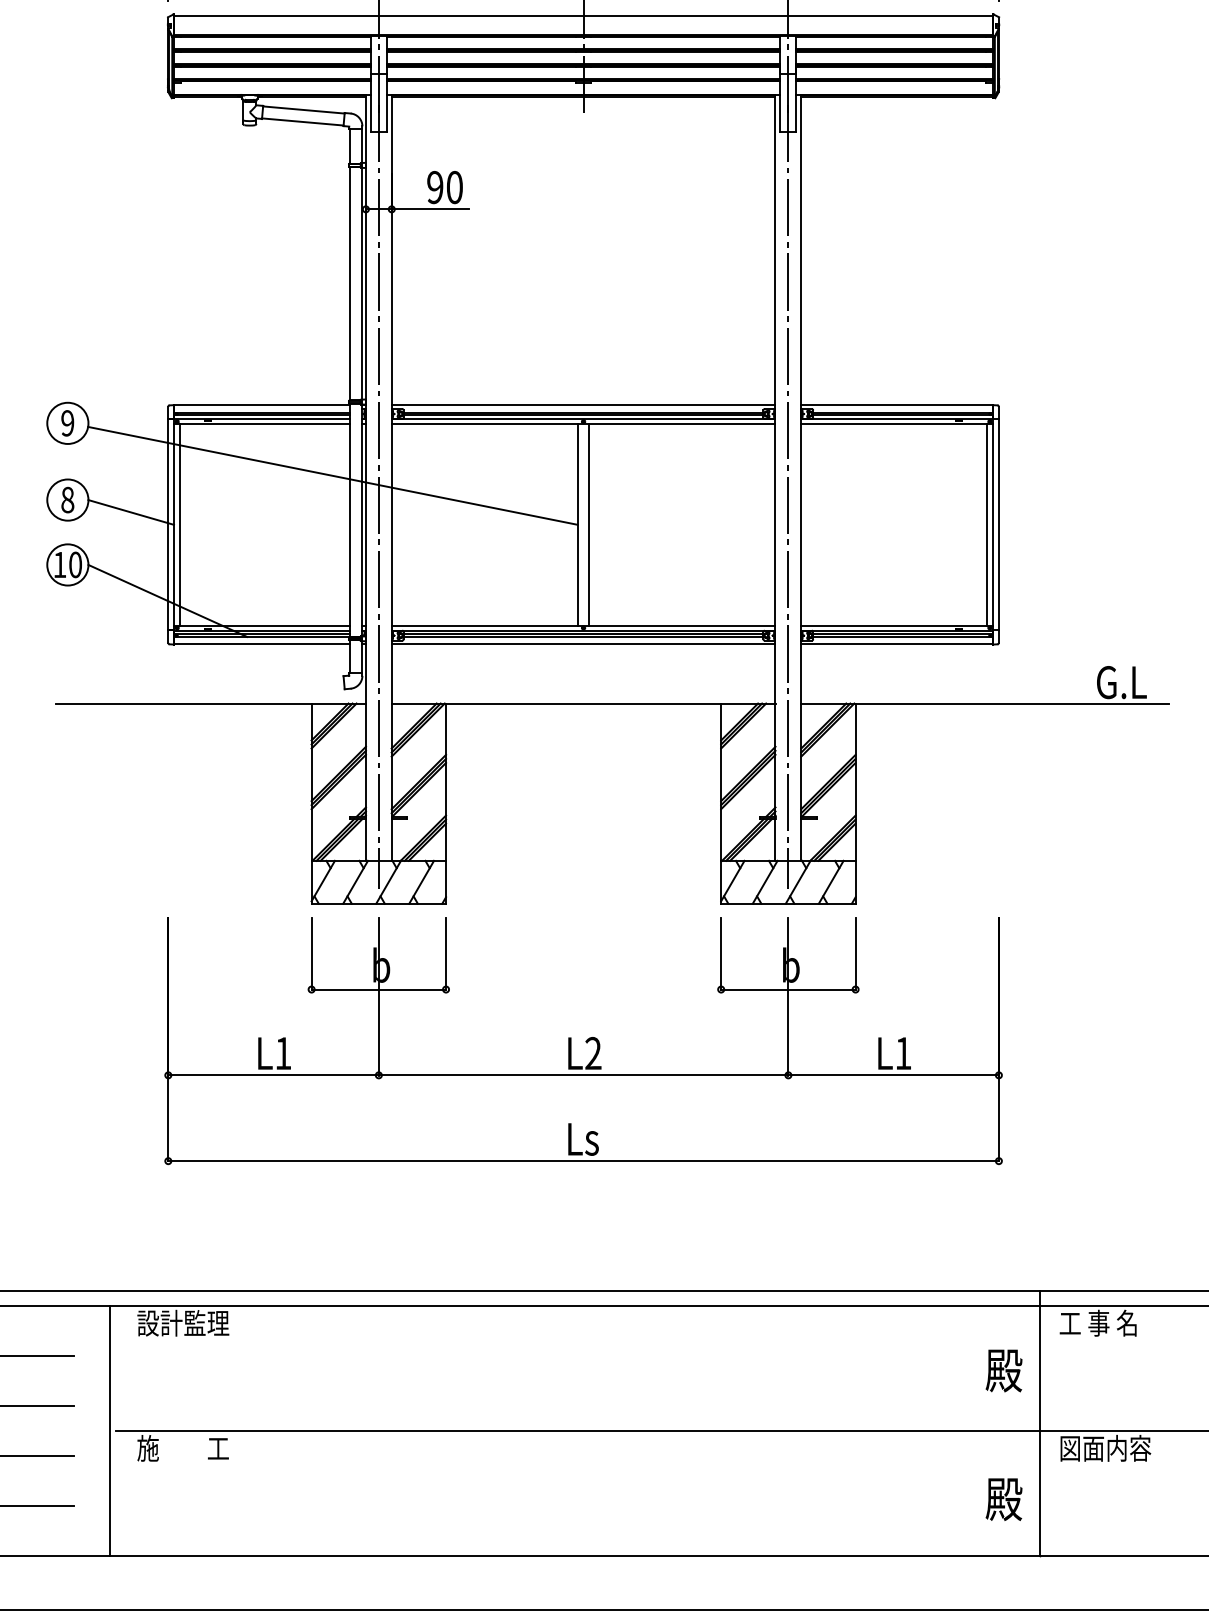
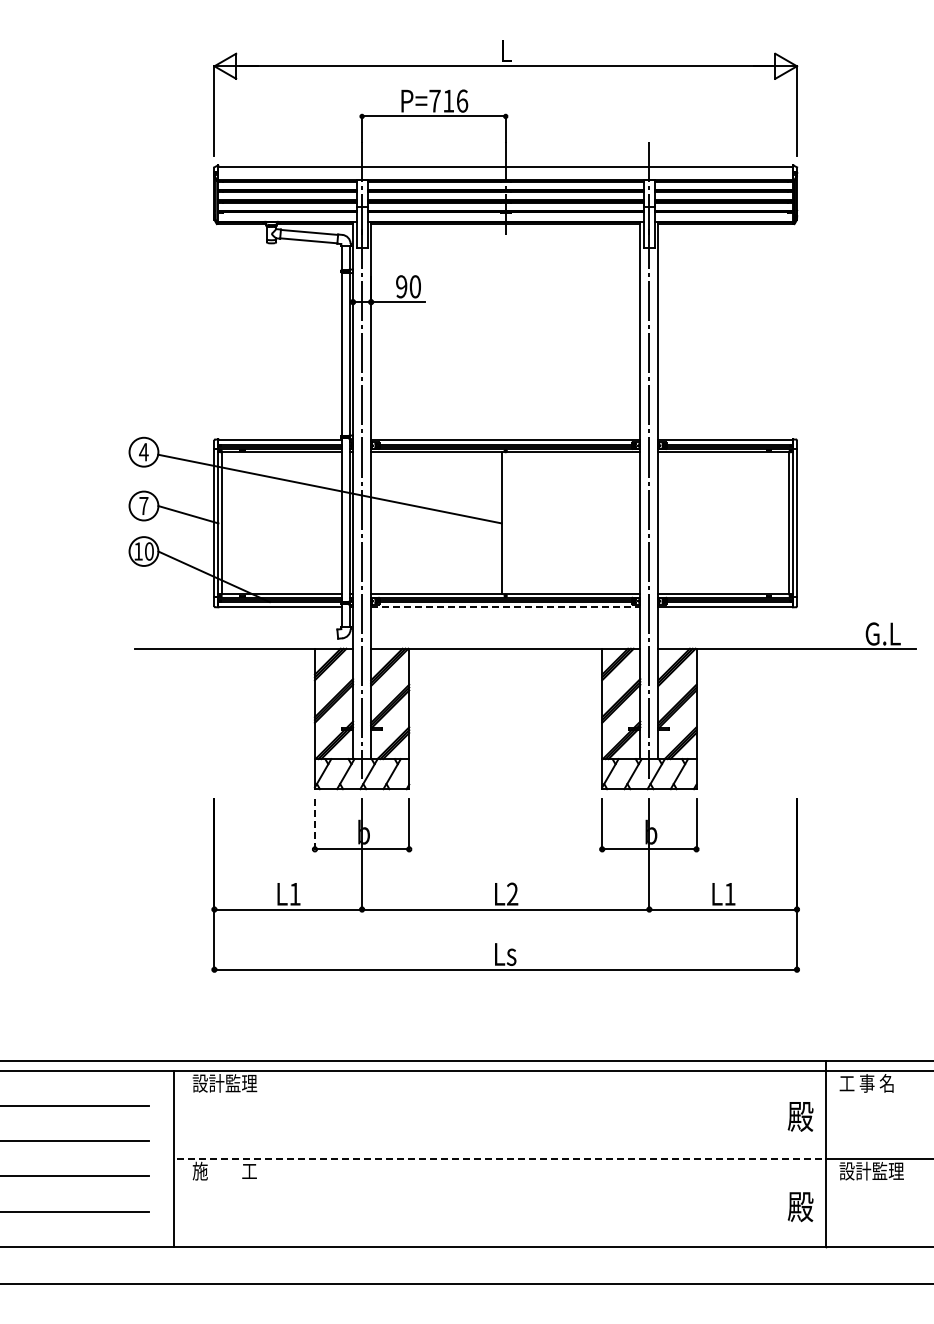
text: (67, 423) -> (143, 452), 9 -> 4
text: (67, 499) -> (143, 505), 8 -> 7
line: (588, 524) -> (509, 523), removed
line: (583, 644) -> (505, 607), solid -> dashed
line: (310, 954) -> (314, 824), solid -> dashed
line: (579, 1430) -> (502, 1158), solid -> dashed
text: (1105, 1447) -> (871, 1170), 図面内容 -> 設計監理

